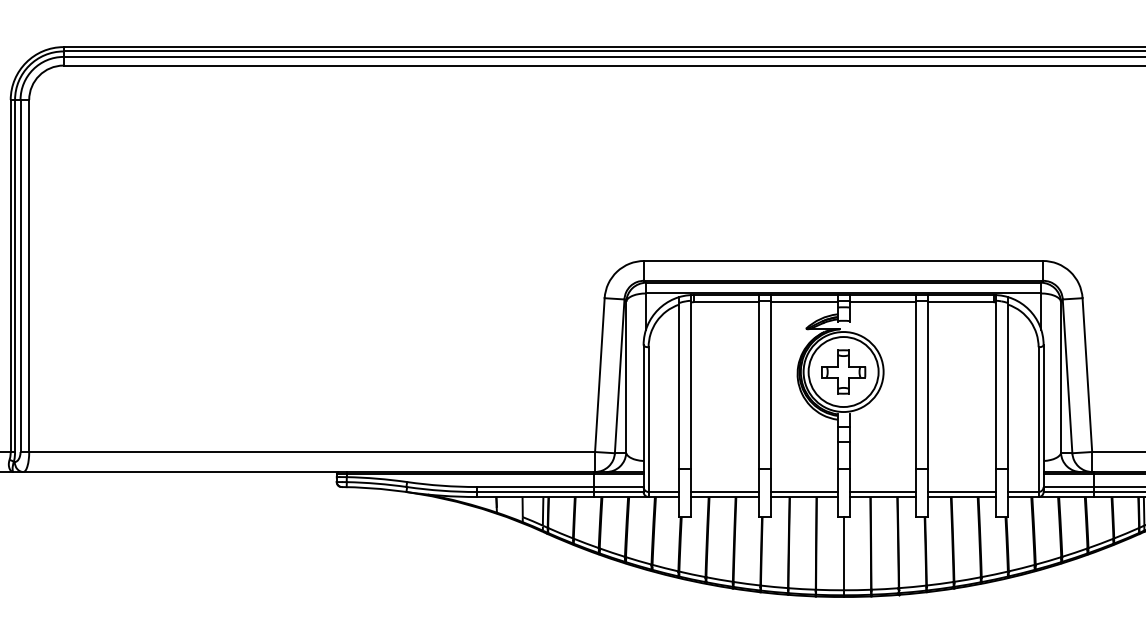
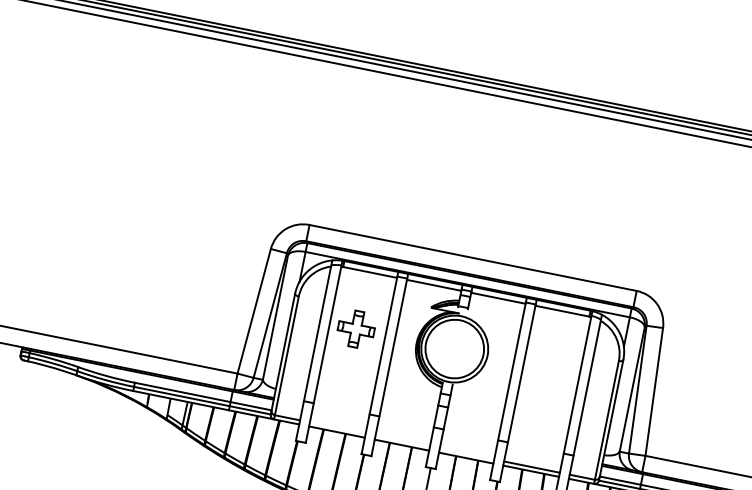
part: (843, 371) -> (356, 328), moved
line: (725, 492) -> (337, 428), removed
line: (804, 492) -> (402, 441), removed
line: (882, 492) -> (466, 454), removed

